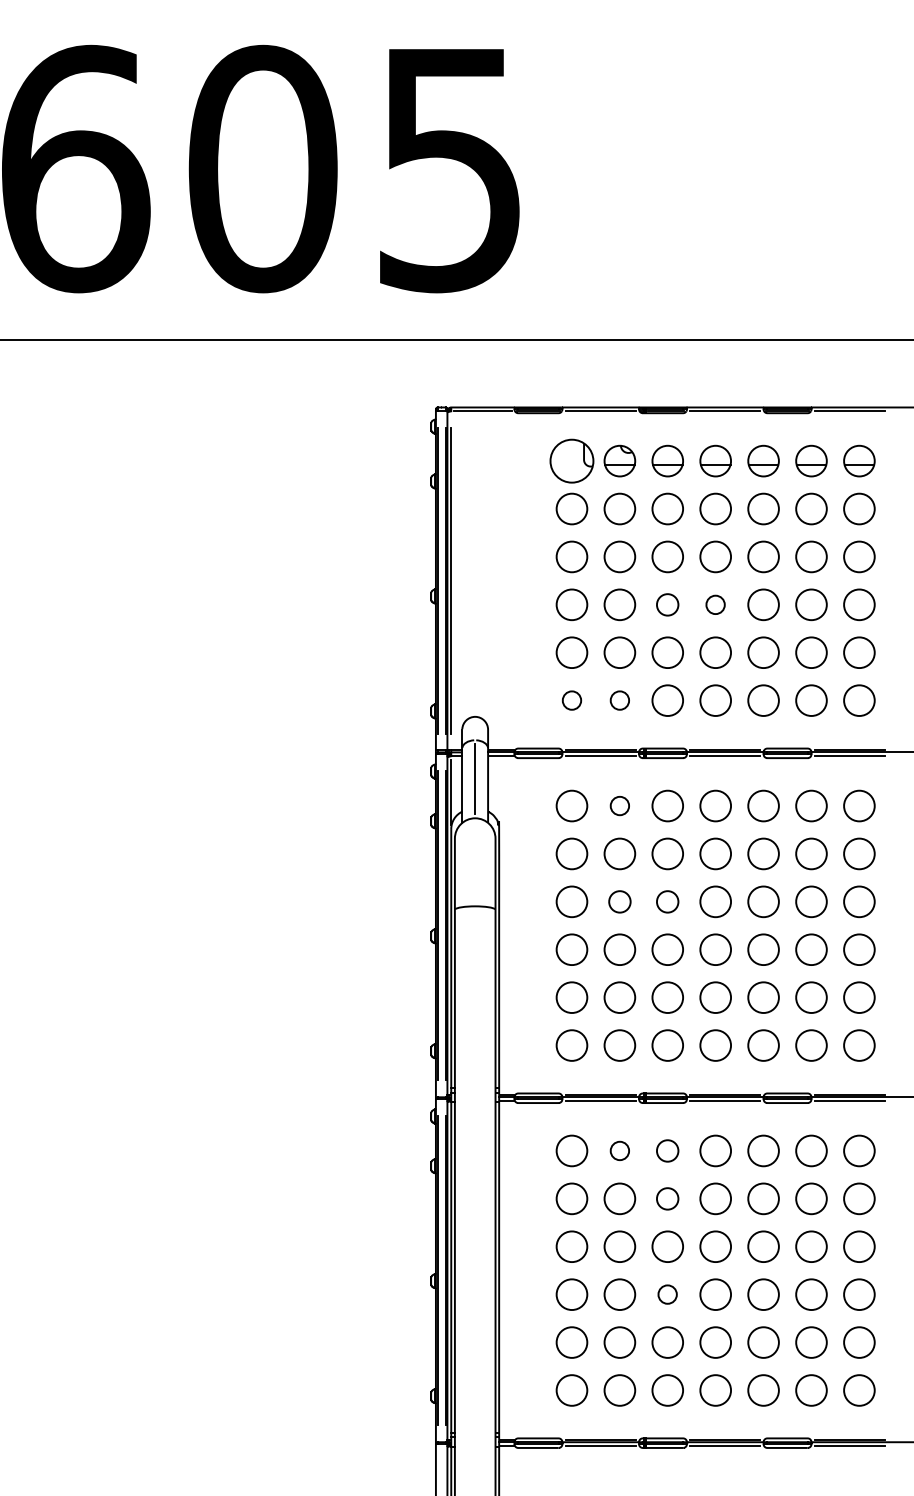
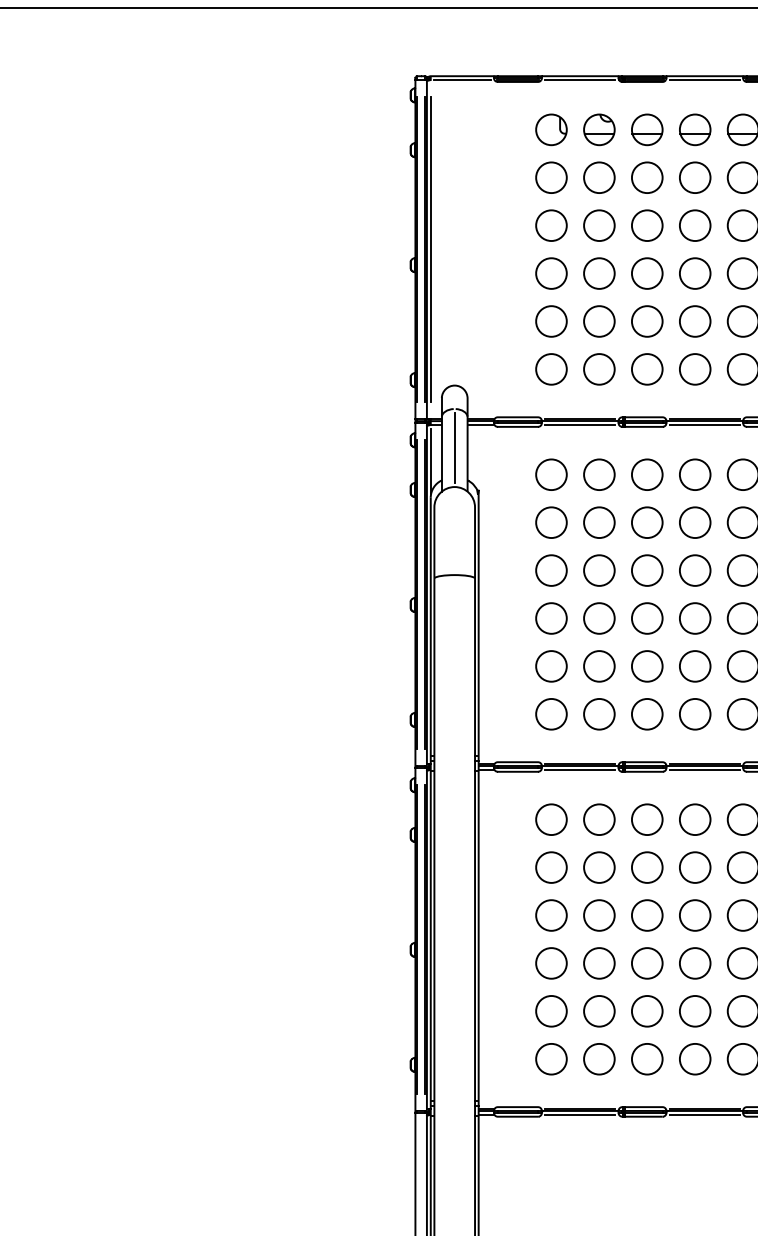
part: (571, 460) -> (551, 129), size x0.71
circle: (667, 604) -> (647, 273), size x1.43
circle: (715, 604) -> (695, 273), size x1.67
circle: (571, 700) -> (551, 369), size x1.67
circle: (619, 700) -> (599, 369), size x1.67
circle: (619, 805) -> (599, 474), size x1.67
circle: (619, 901) -> (599, 570), size x1.43
circle: (667, 901) -> (647, 570), size x1.43
circle: (619, 1150) -> (599, 819), size x1.67
circle: (667, 1150) -> (647, 819), size x1.43
circle: (667, 1198) -> (647, 867), size x1.43
circle: (667, 1294) -> (647, 963), size x1.67

